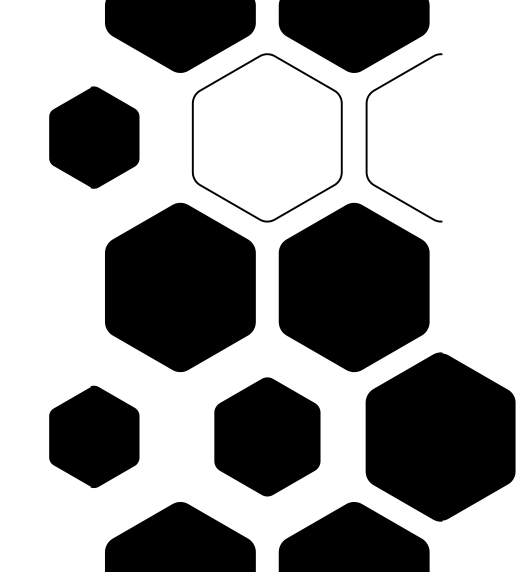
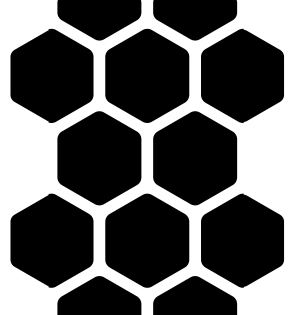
part: (93, 137) -> (51, 75), size x1.67
fill: (267, 137) -> (147, 75), added
fill: (440, 137) -> (242, 75), added
part: (93, 436) -> (51, 240), size x1.67
part: (267, 436) -> (147, 240), size x1.43

